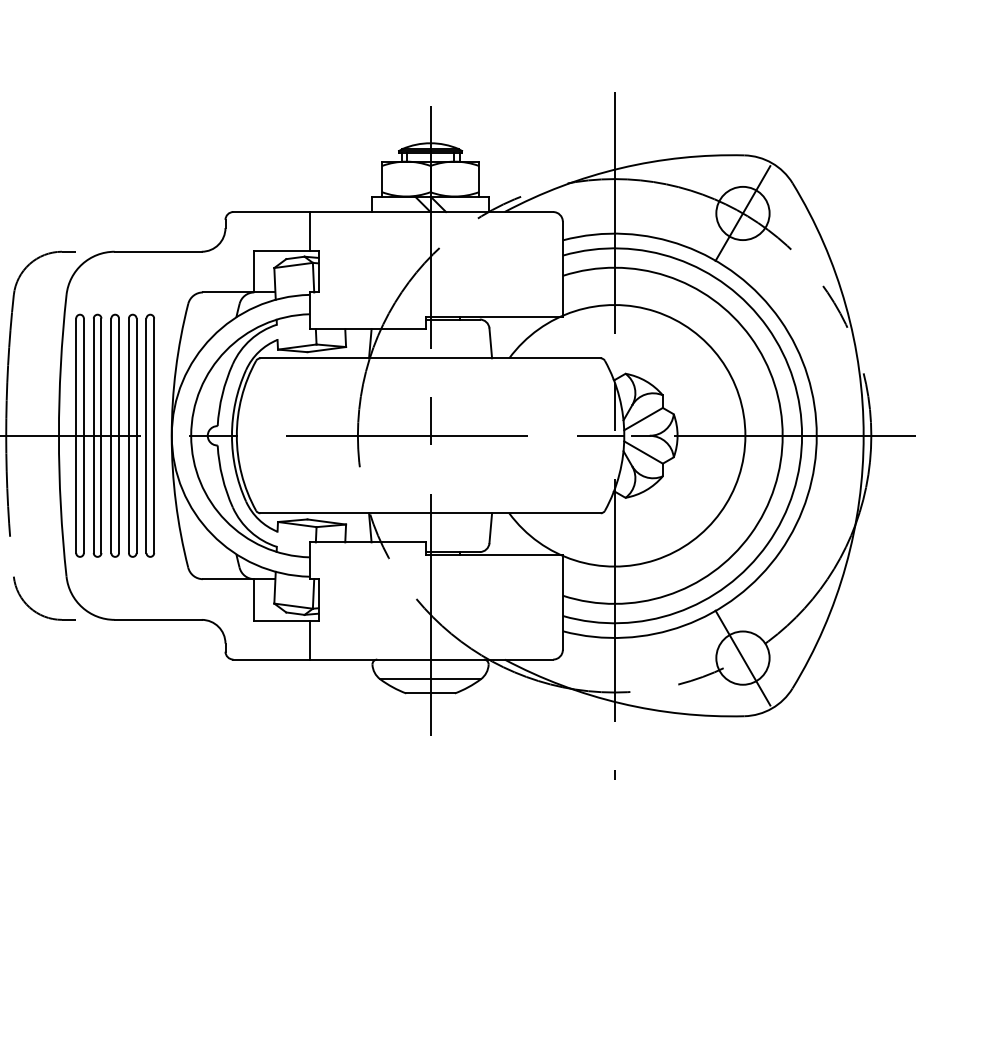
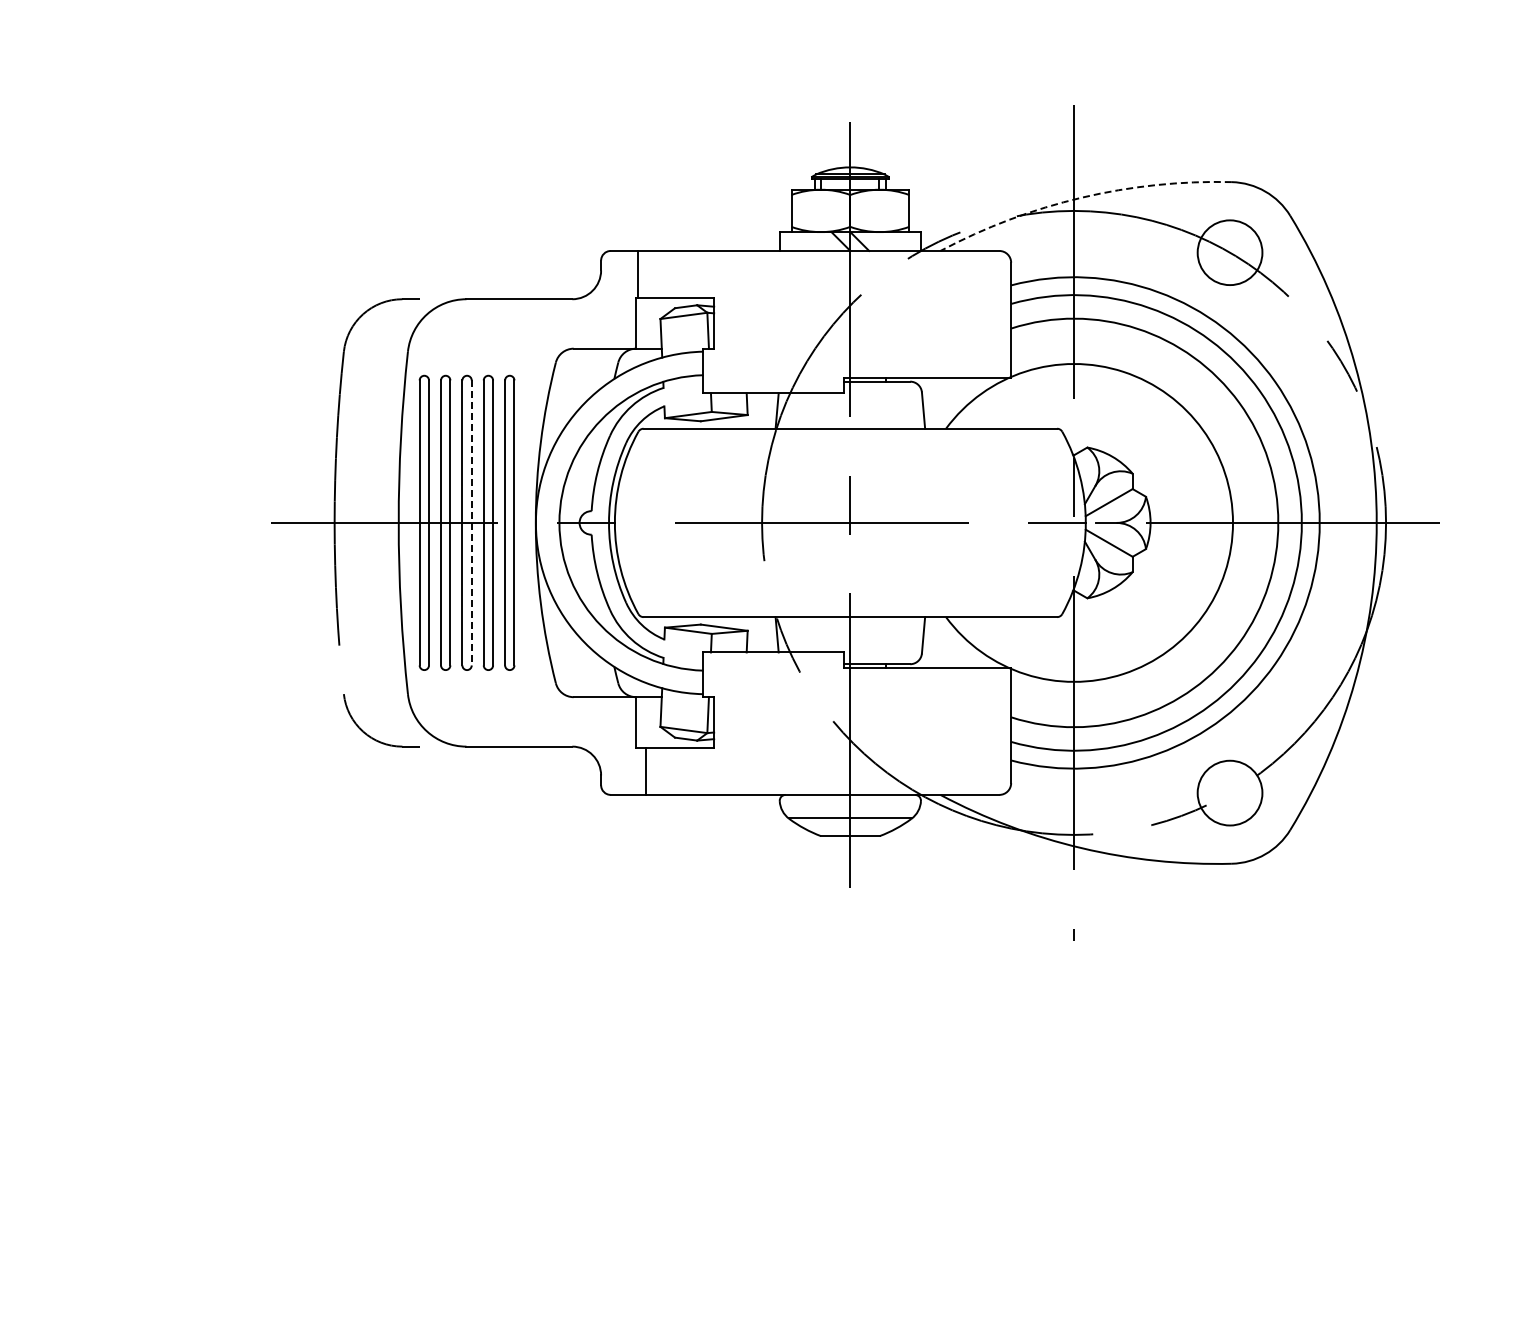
arc: (620, 168) -> (1081, 197), solid -> dashed
line: (742, 213) -> (1229, 252), removed
line: (309, 231) -> (638, 274), moved
line: (118, 436) -> (471, 523), solid -> dashed
line: (309, 639) -> (646, 770), moved
line: (742, 657) -> (1229, 792), removed

